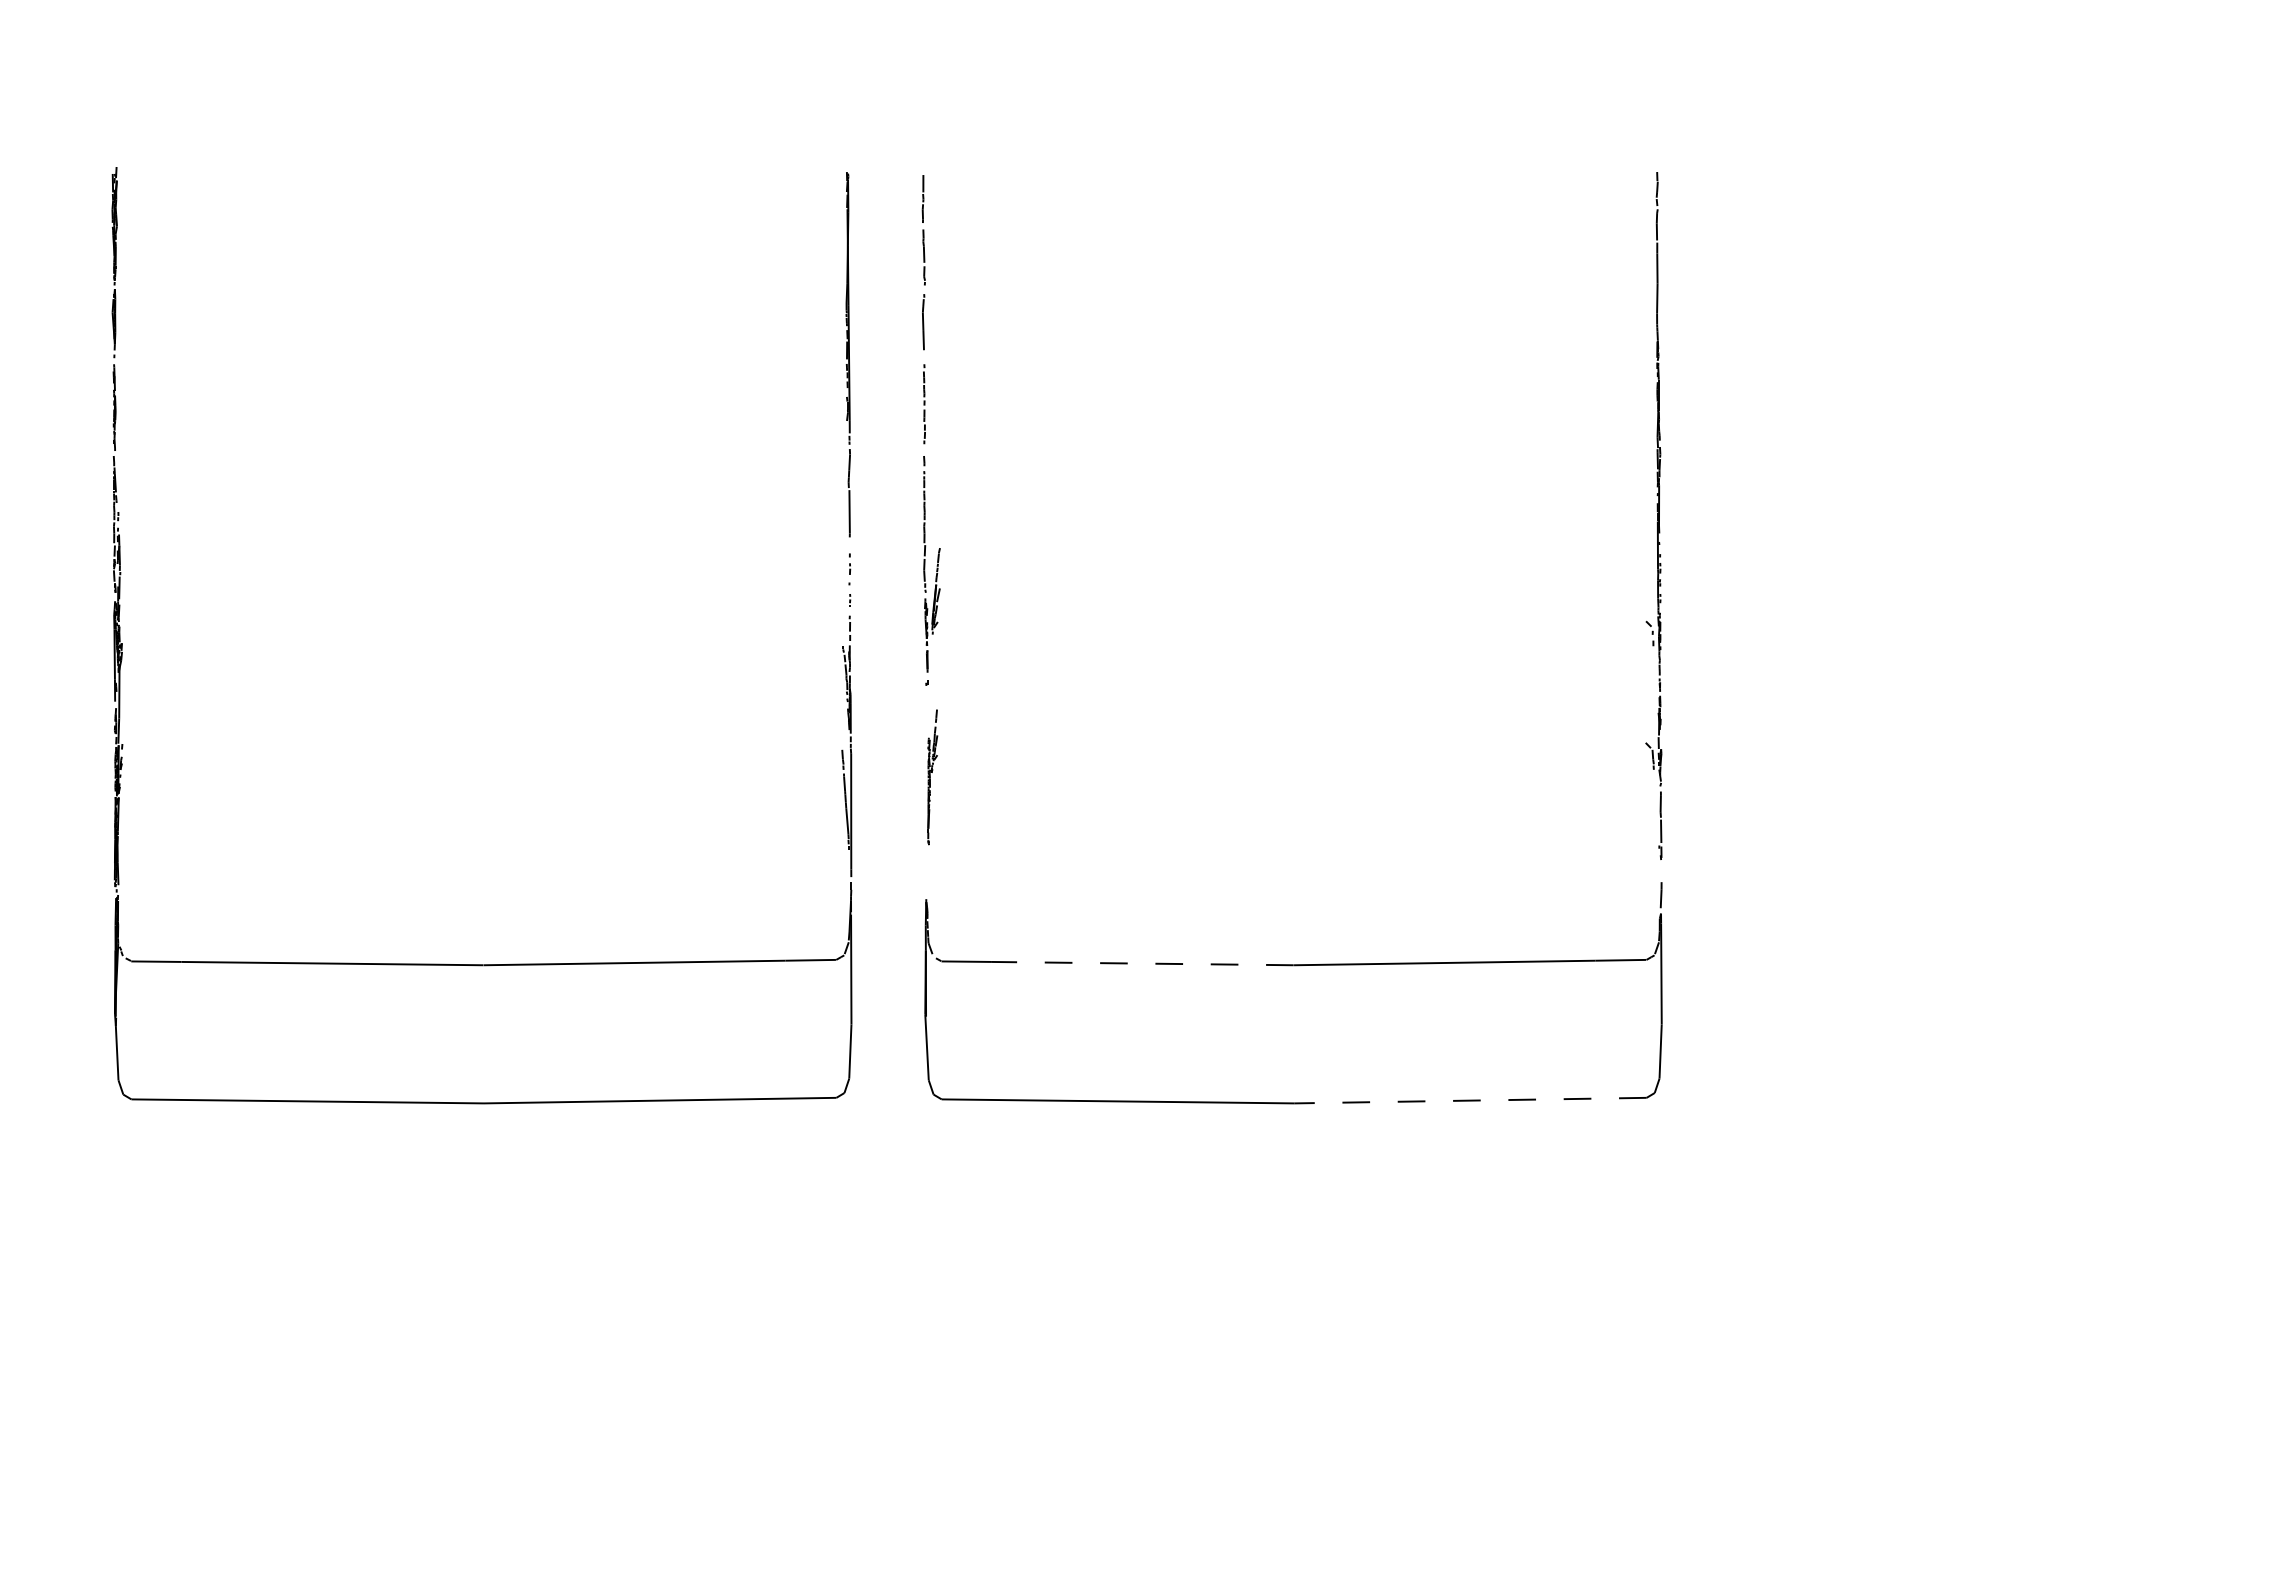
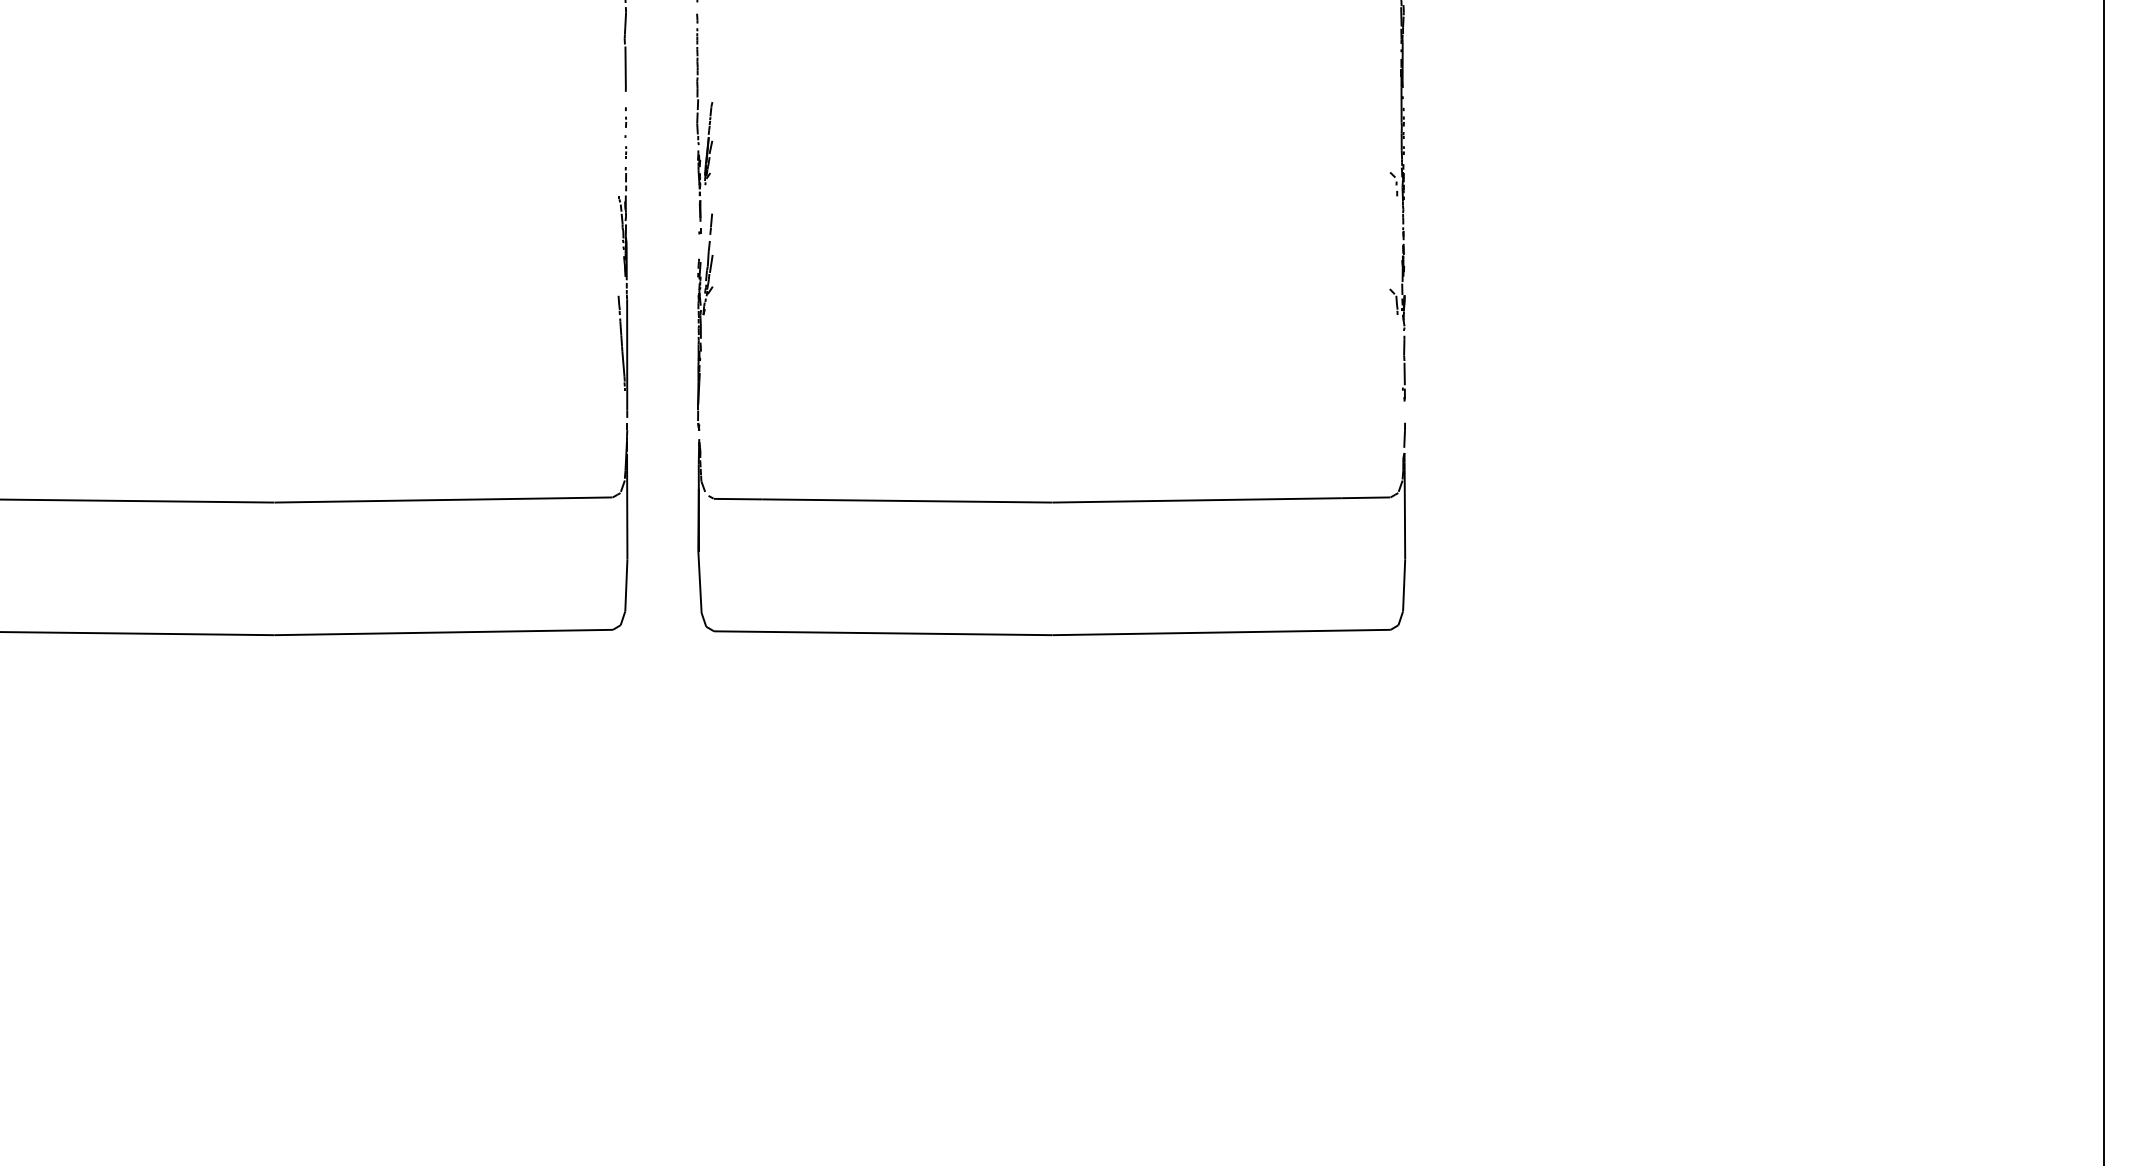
part: (932, 777) -> (705, 322), size x1.67
line: (1142, 963) -> (906, 500), dashed -> solid
line: (1469, 1100) -> (1220, 632), dashed -> solid

